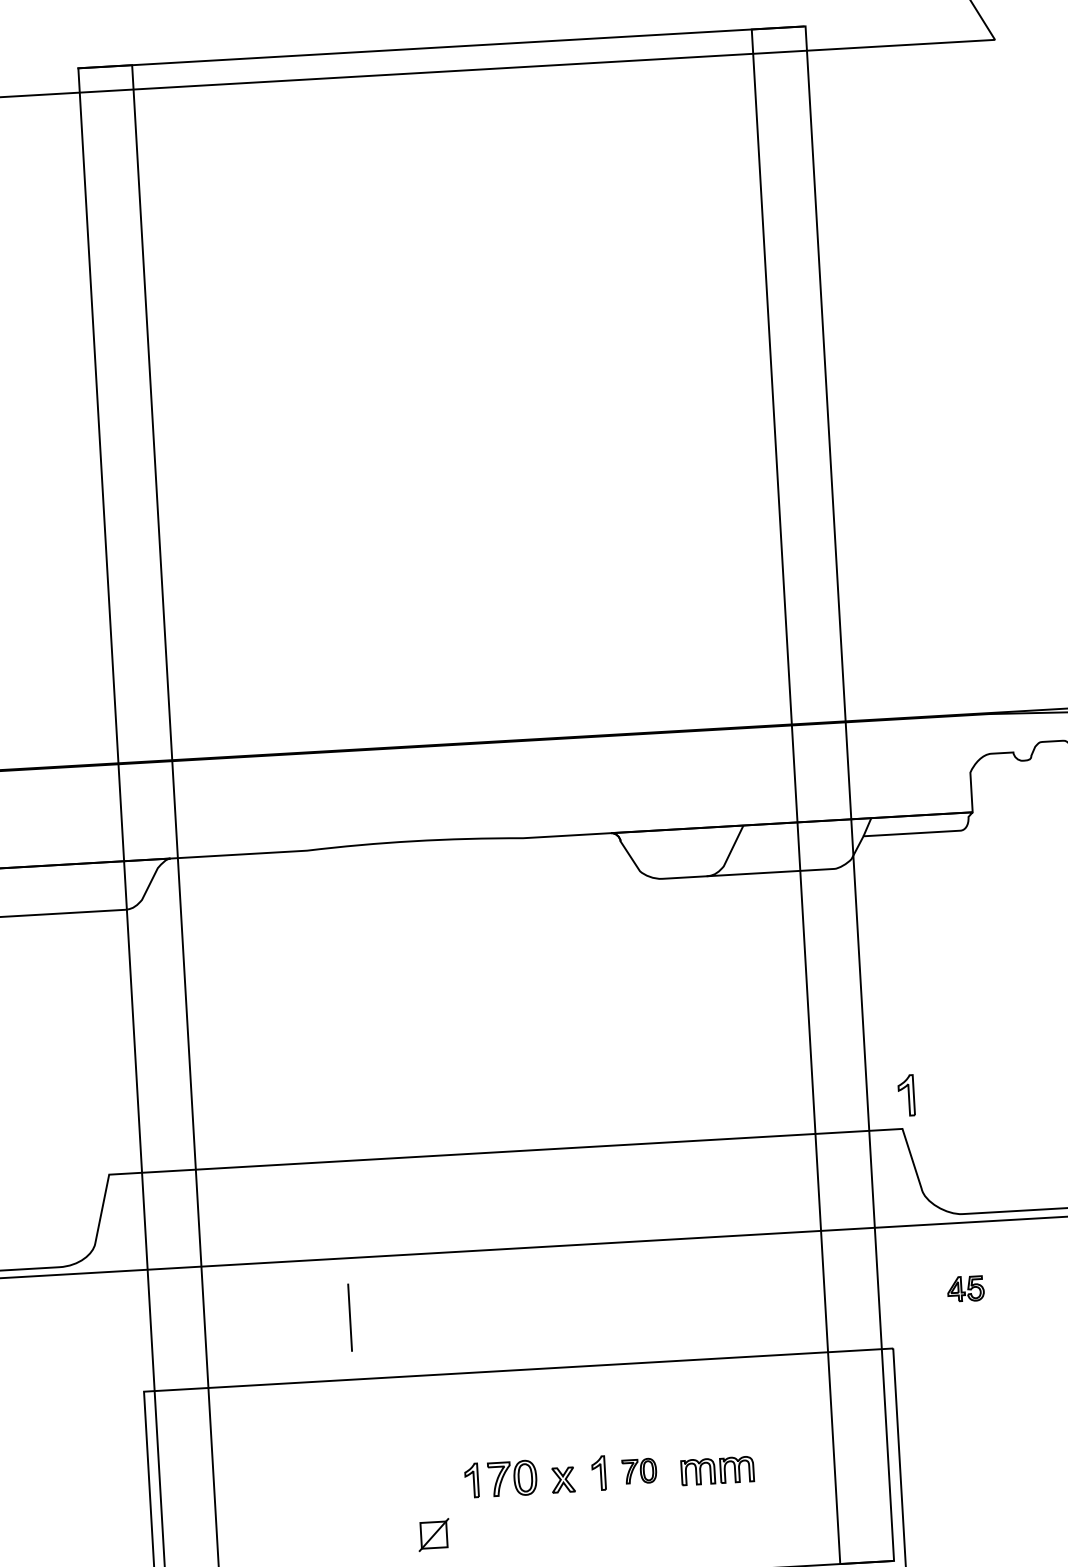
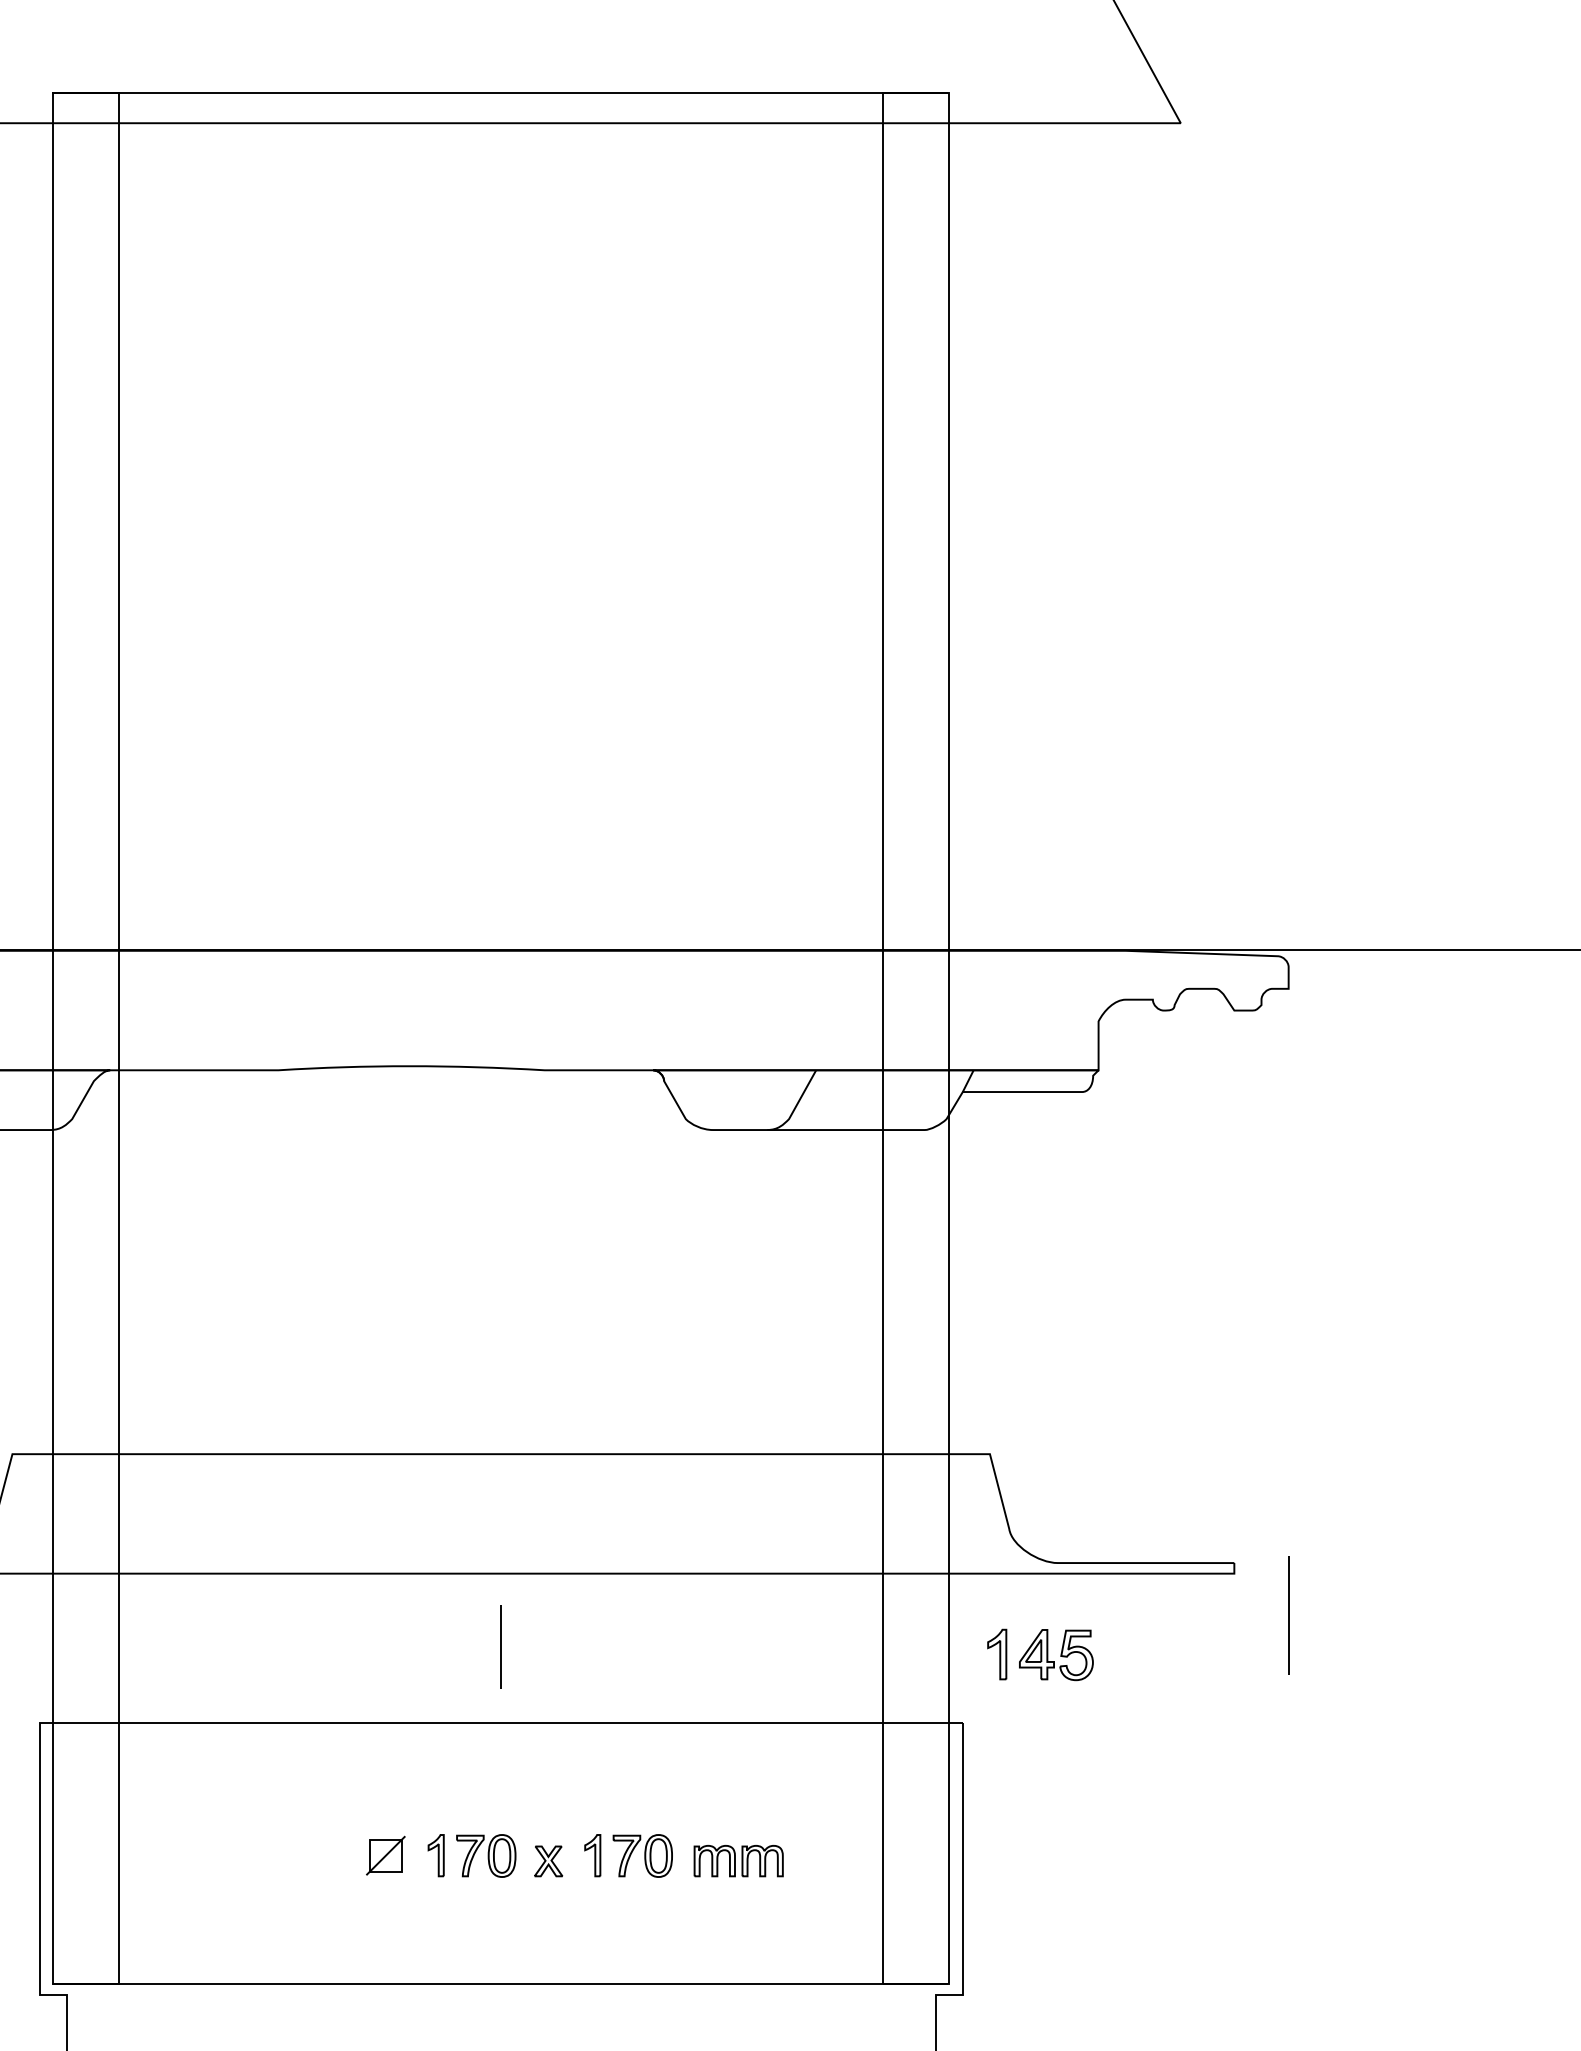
part: (906, 1095) -> (997, 1654), moved
part: (965, 1289) -> (1056, 1655), size x1.67
line: (349, 1317) -> (500, 1646), moved
part: (639, 1470) -> (642, 1855), size x1.43
part: (433, 1534) -> (385, 1855), moved

